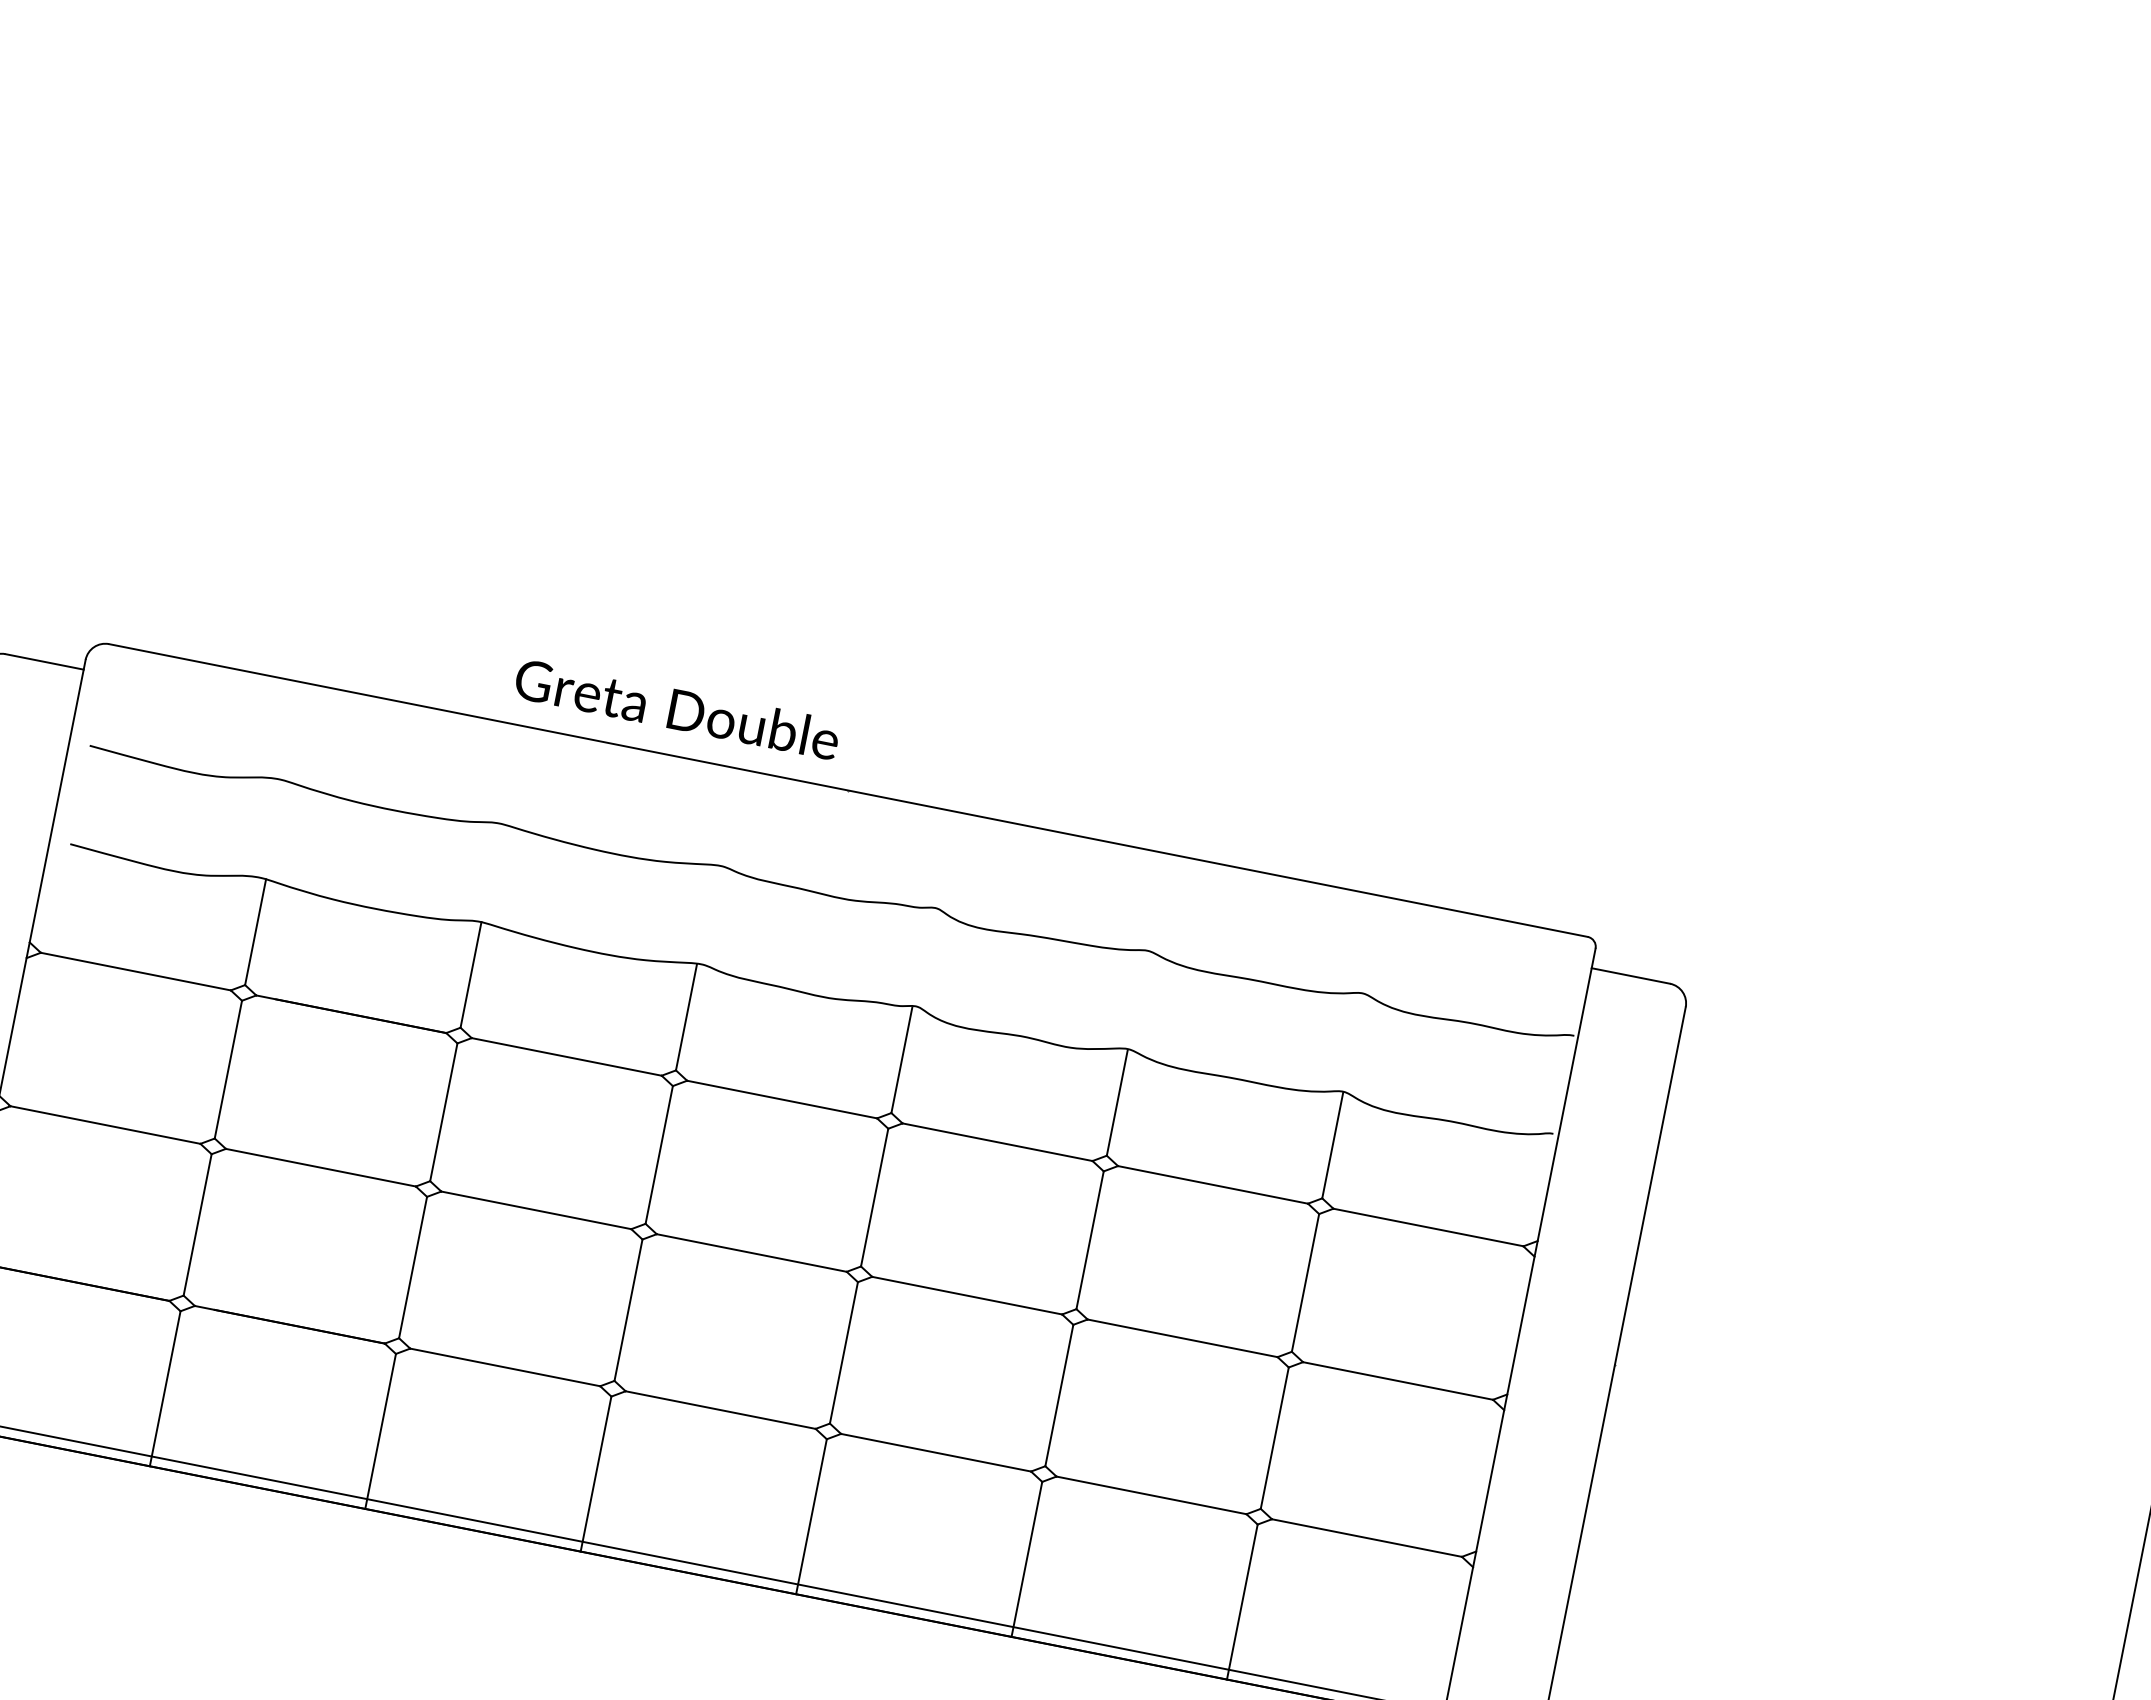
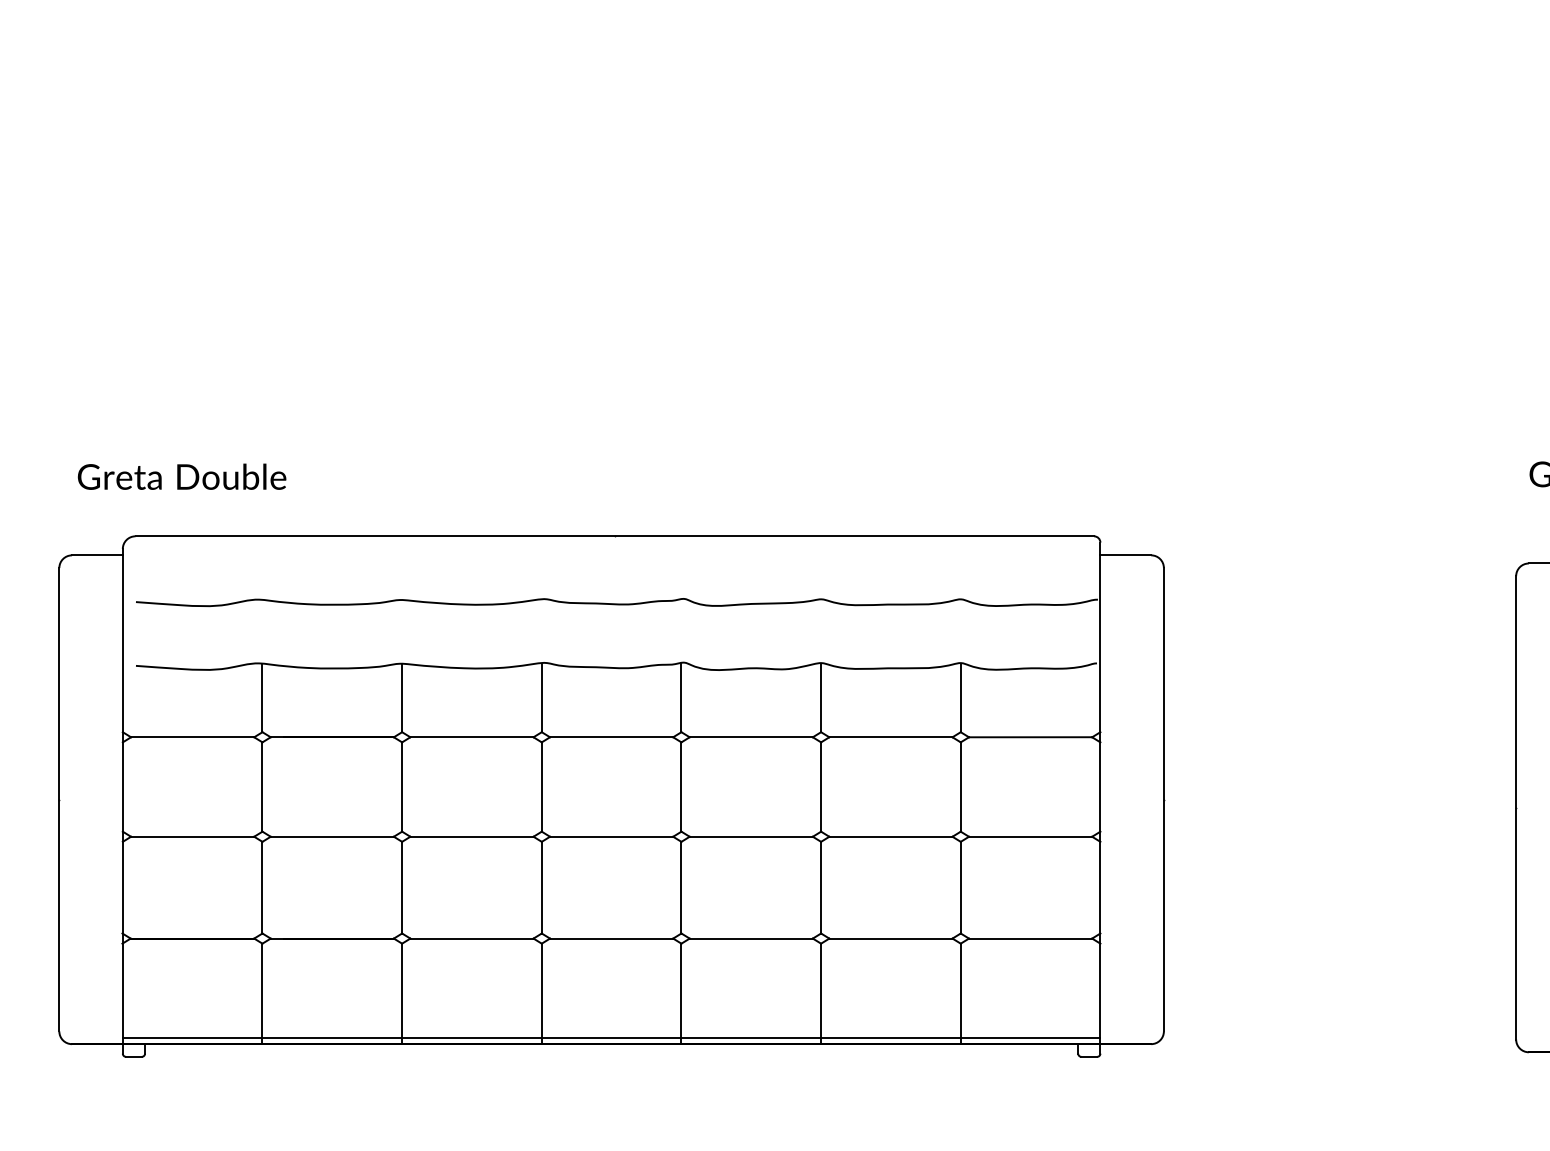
text: (676, 708) -> (181, 476), moved

